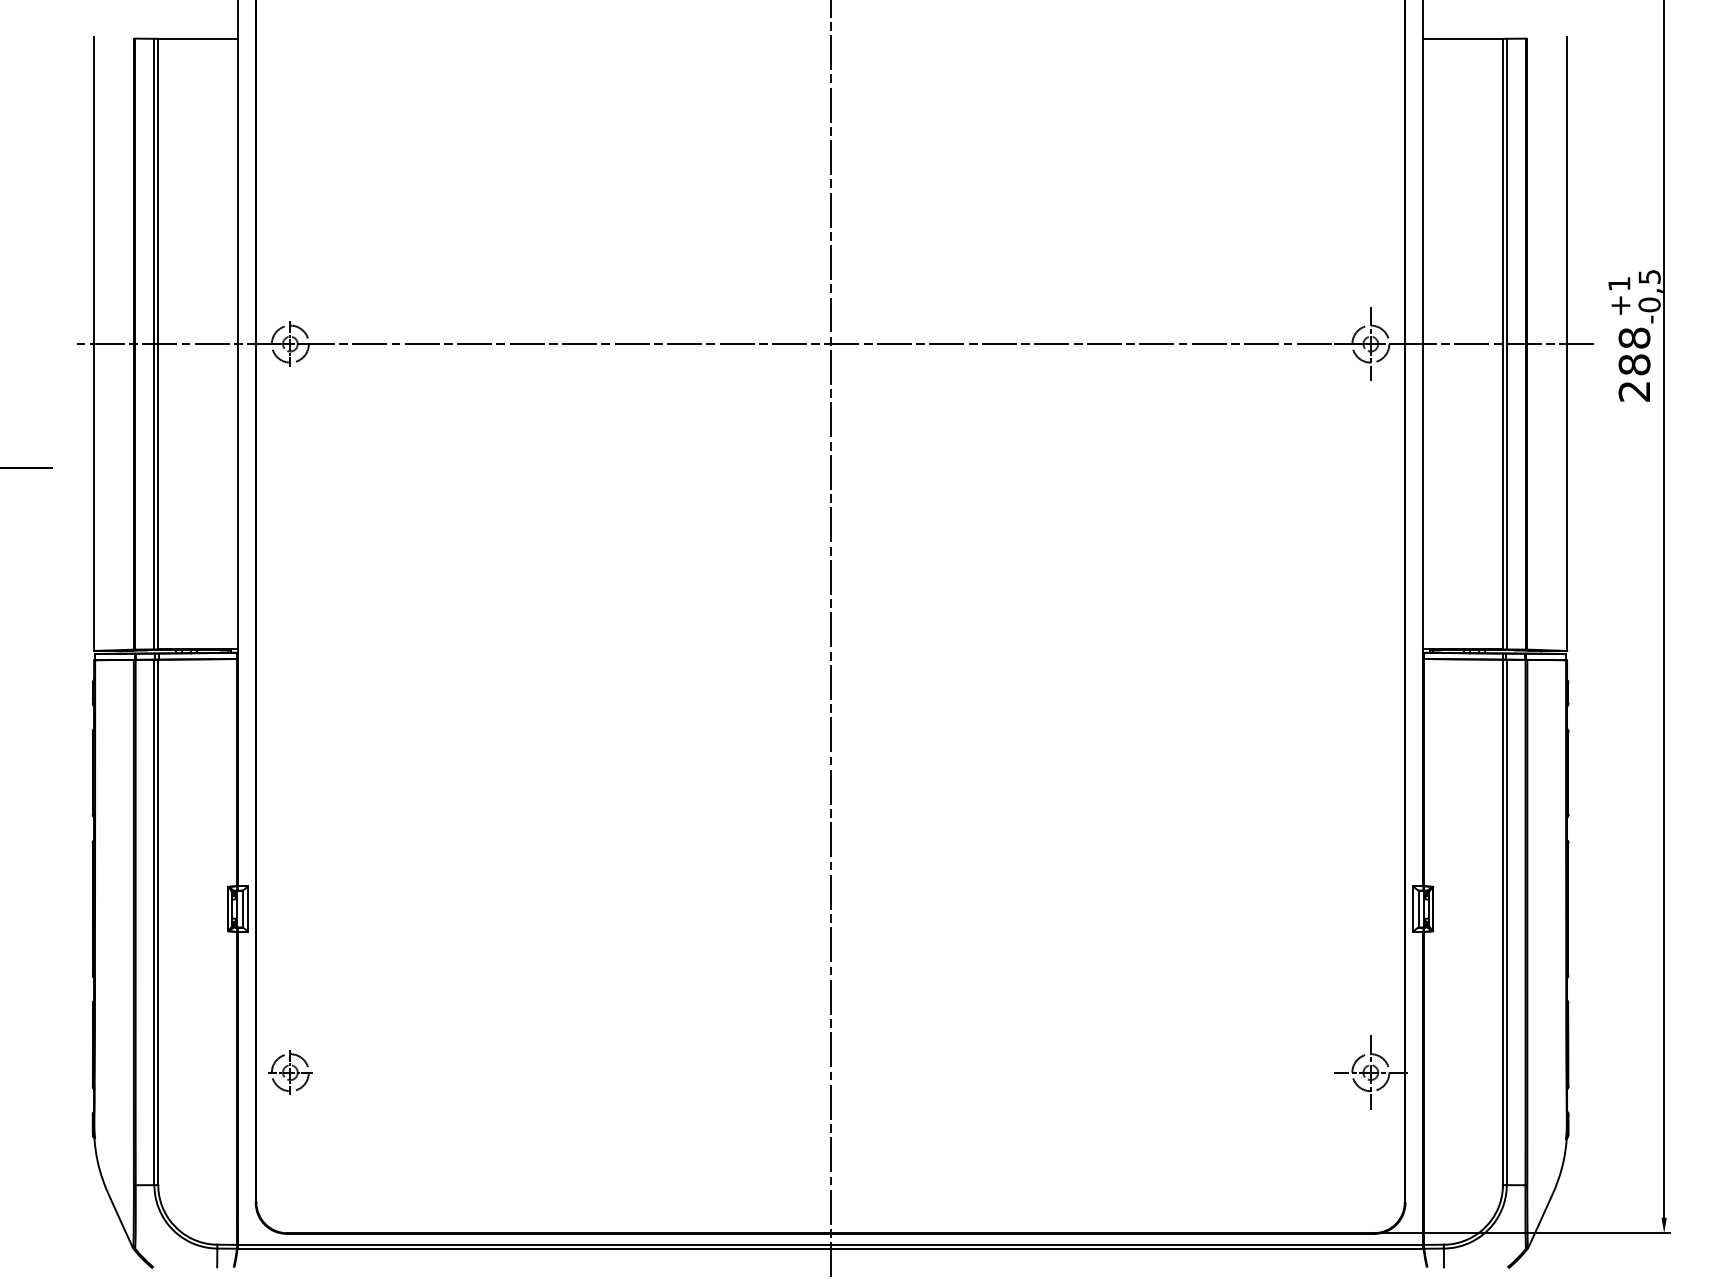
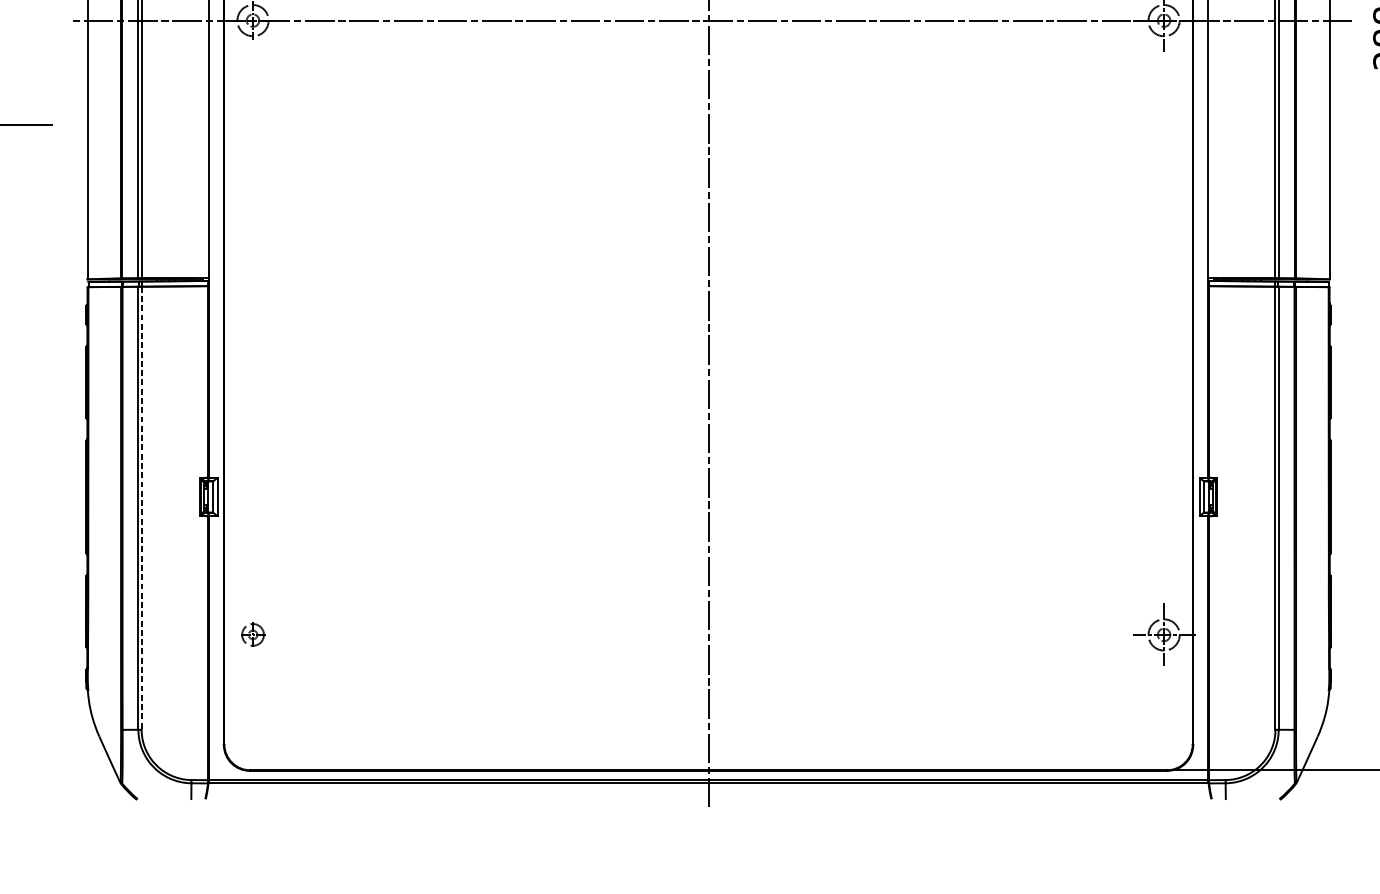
line: (158, 922) -> (141, 508), solid -> dashed
part: (290, 1072) -> (253, 634), size x0.7

